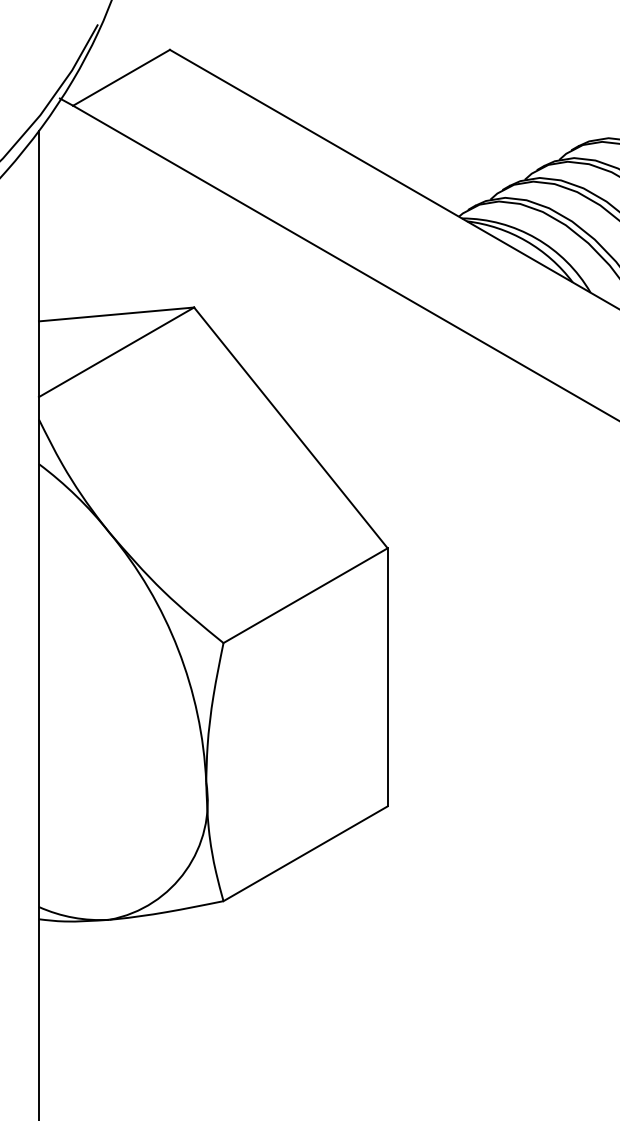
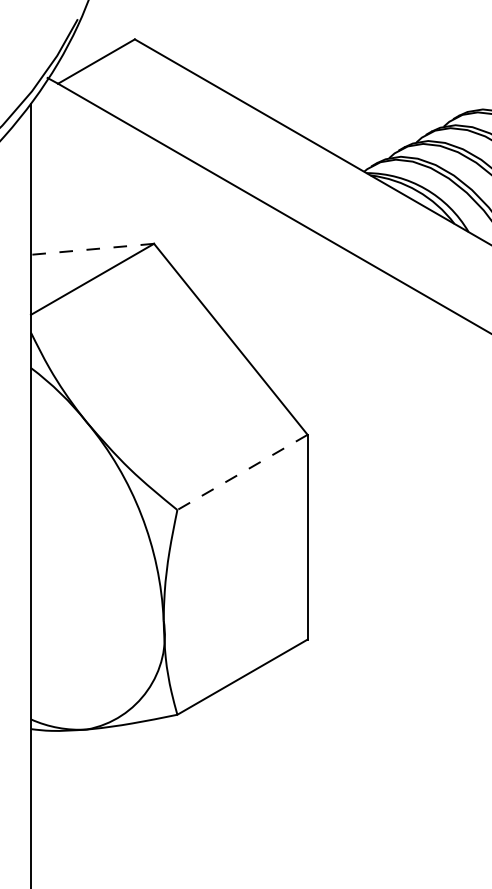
line: (116, 314) -> (92, 249), solid -> dashed
line: (305, 595) -> (242, 472), solid -> dashed

